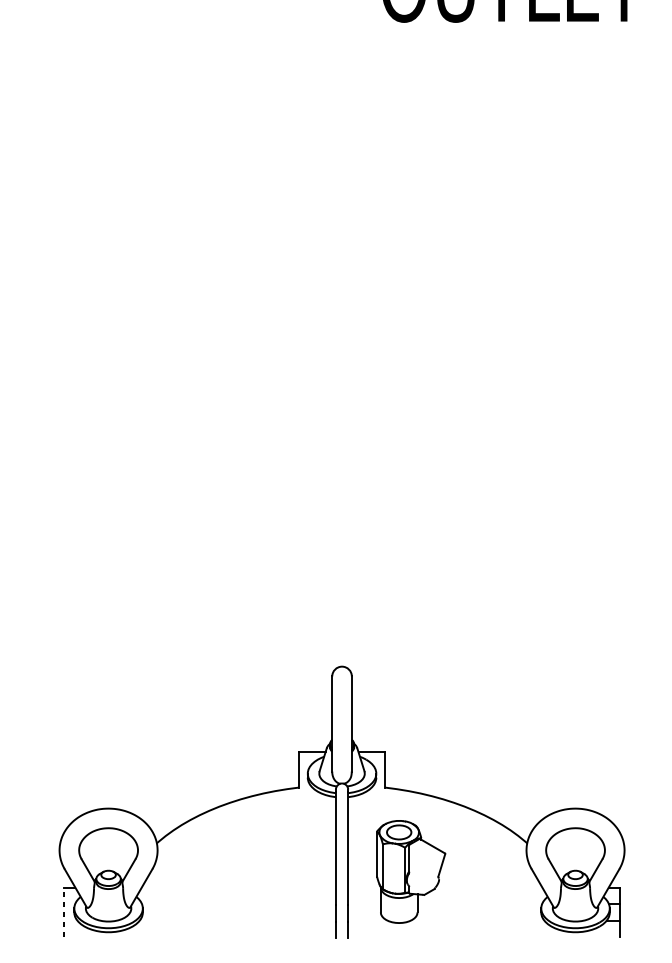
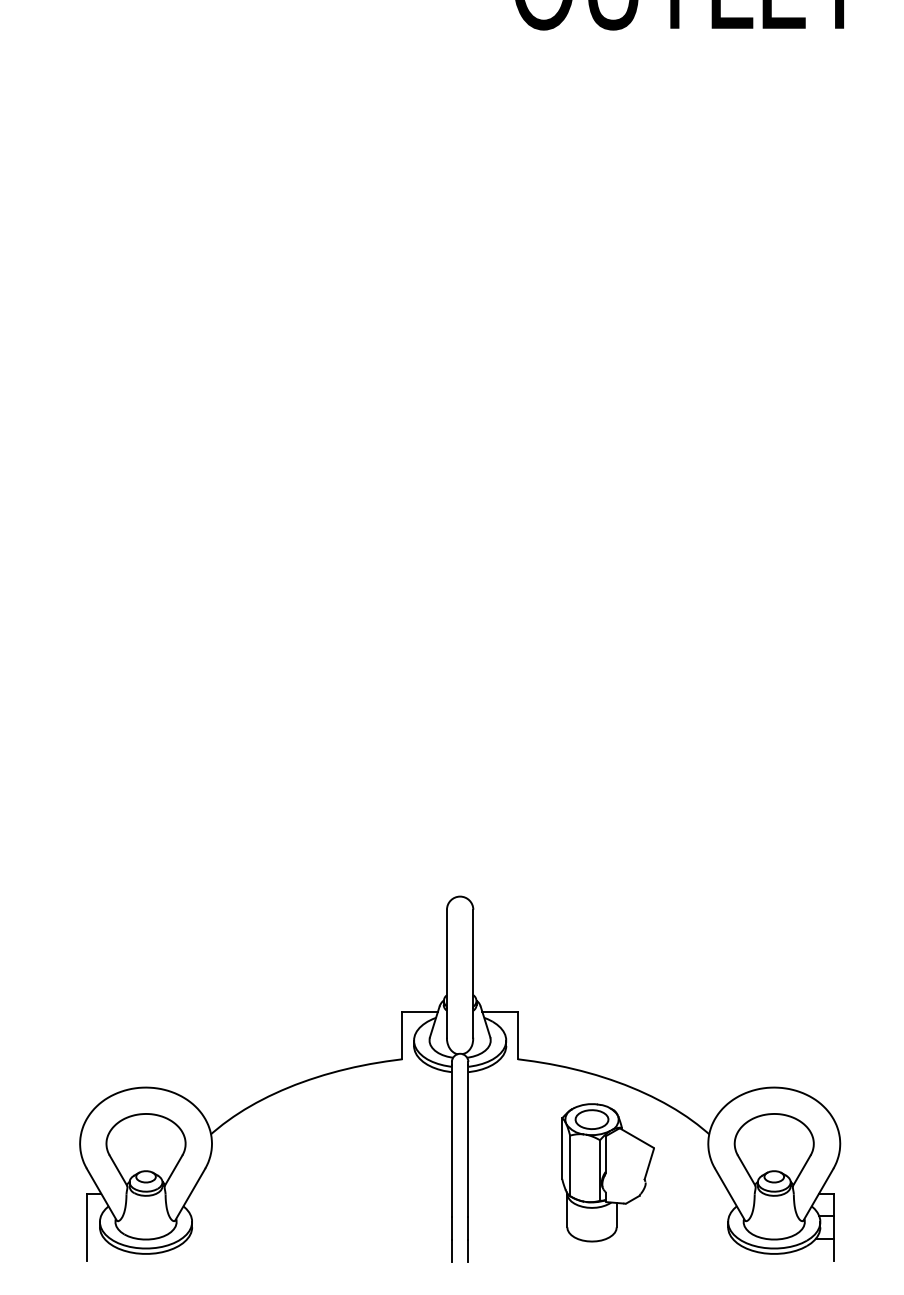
part: (410, 871) -> (607, 1172), moved
line: (64, 911) -> (86, 1226), dashed -> solid

